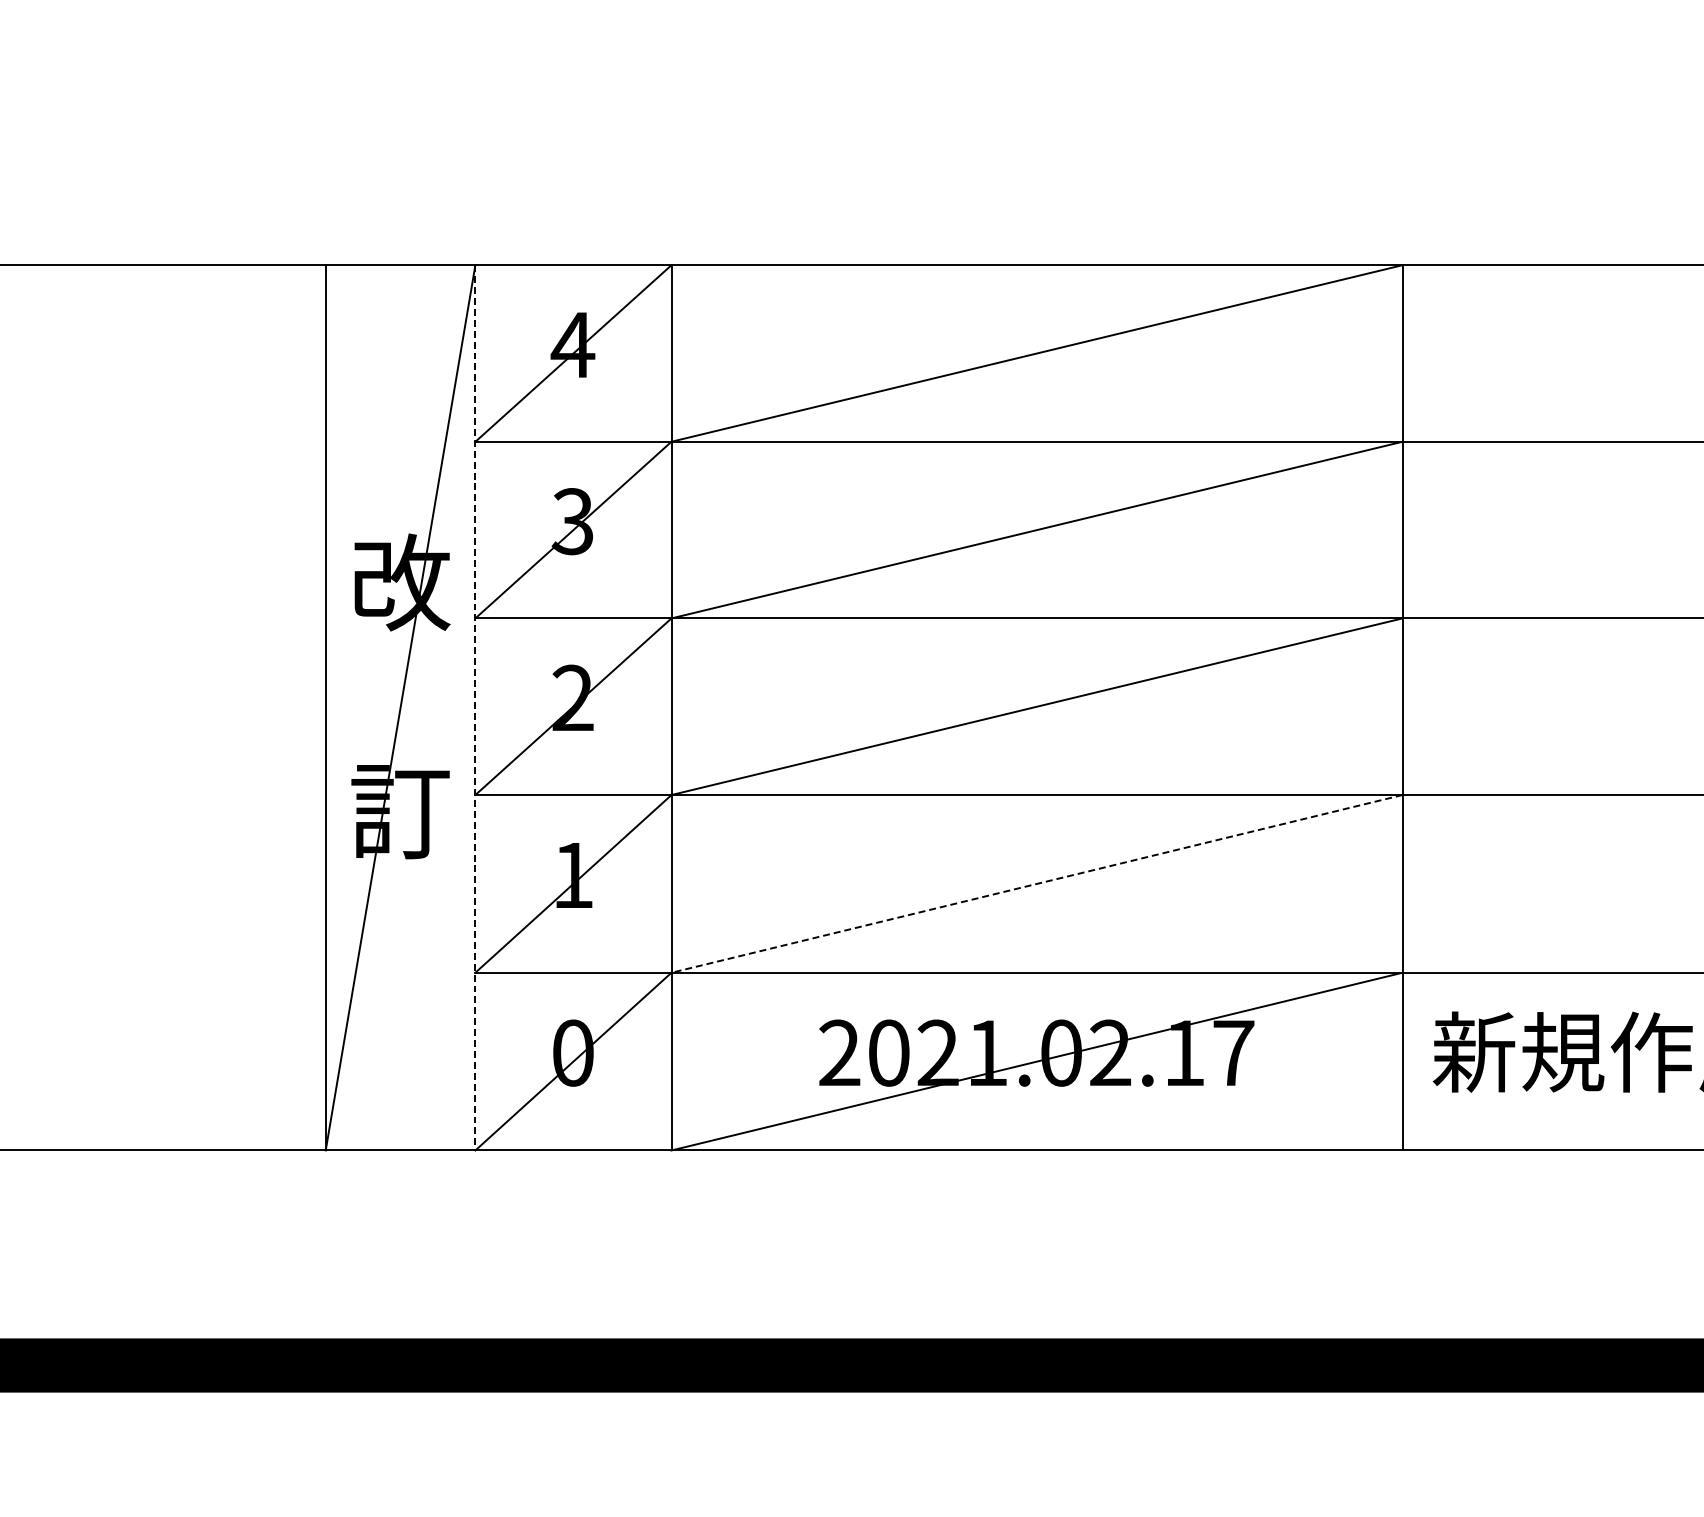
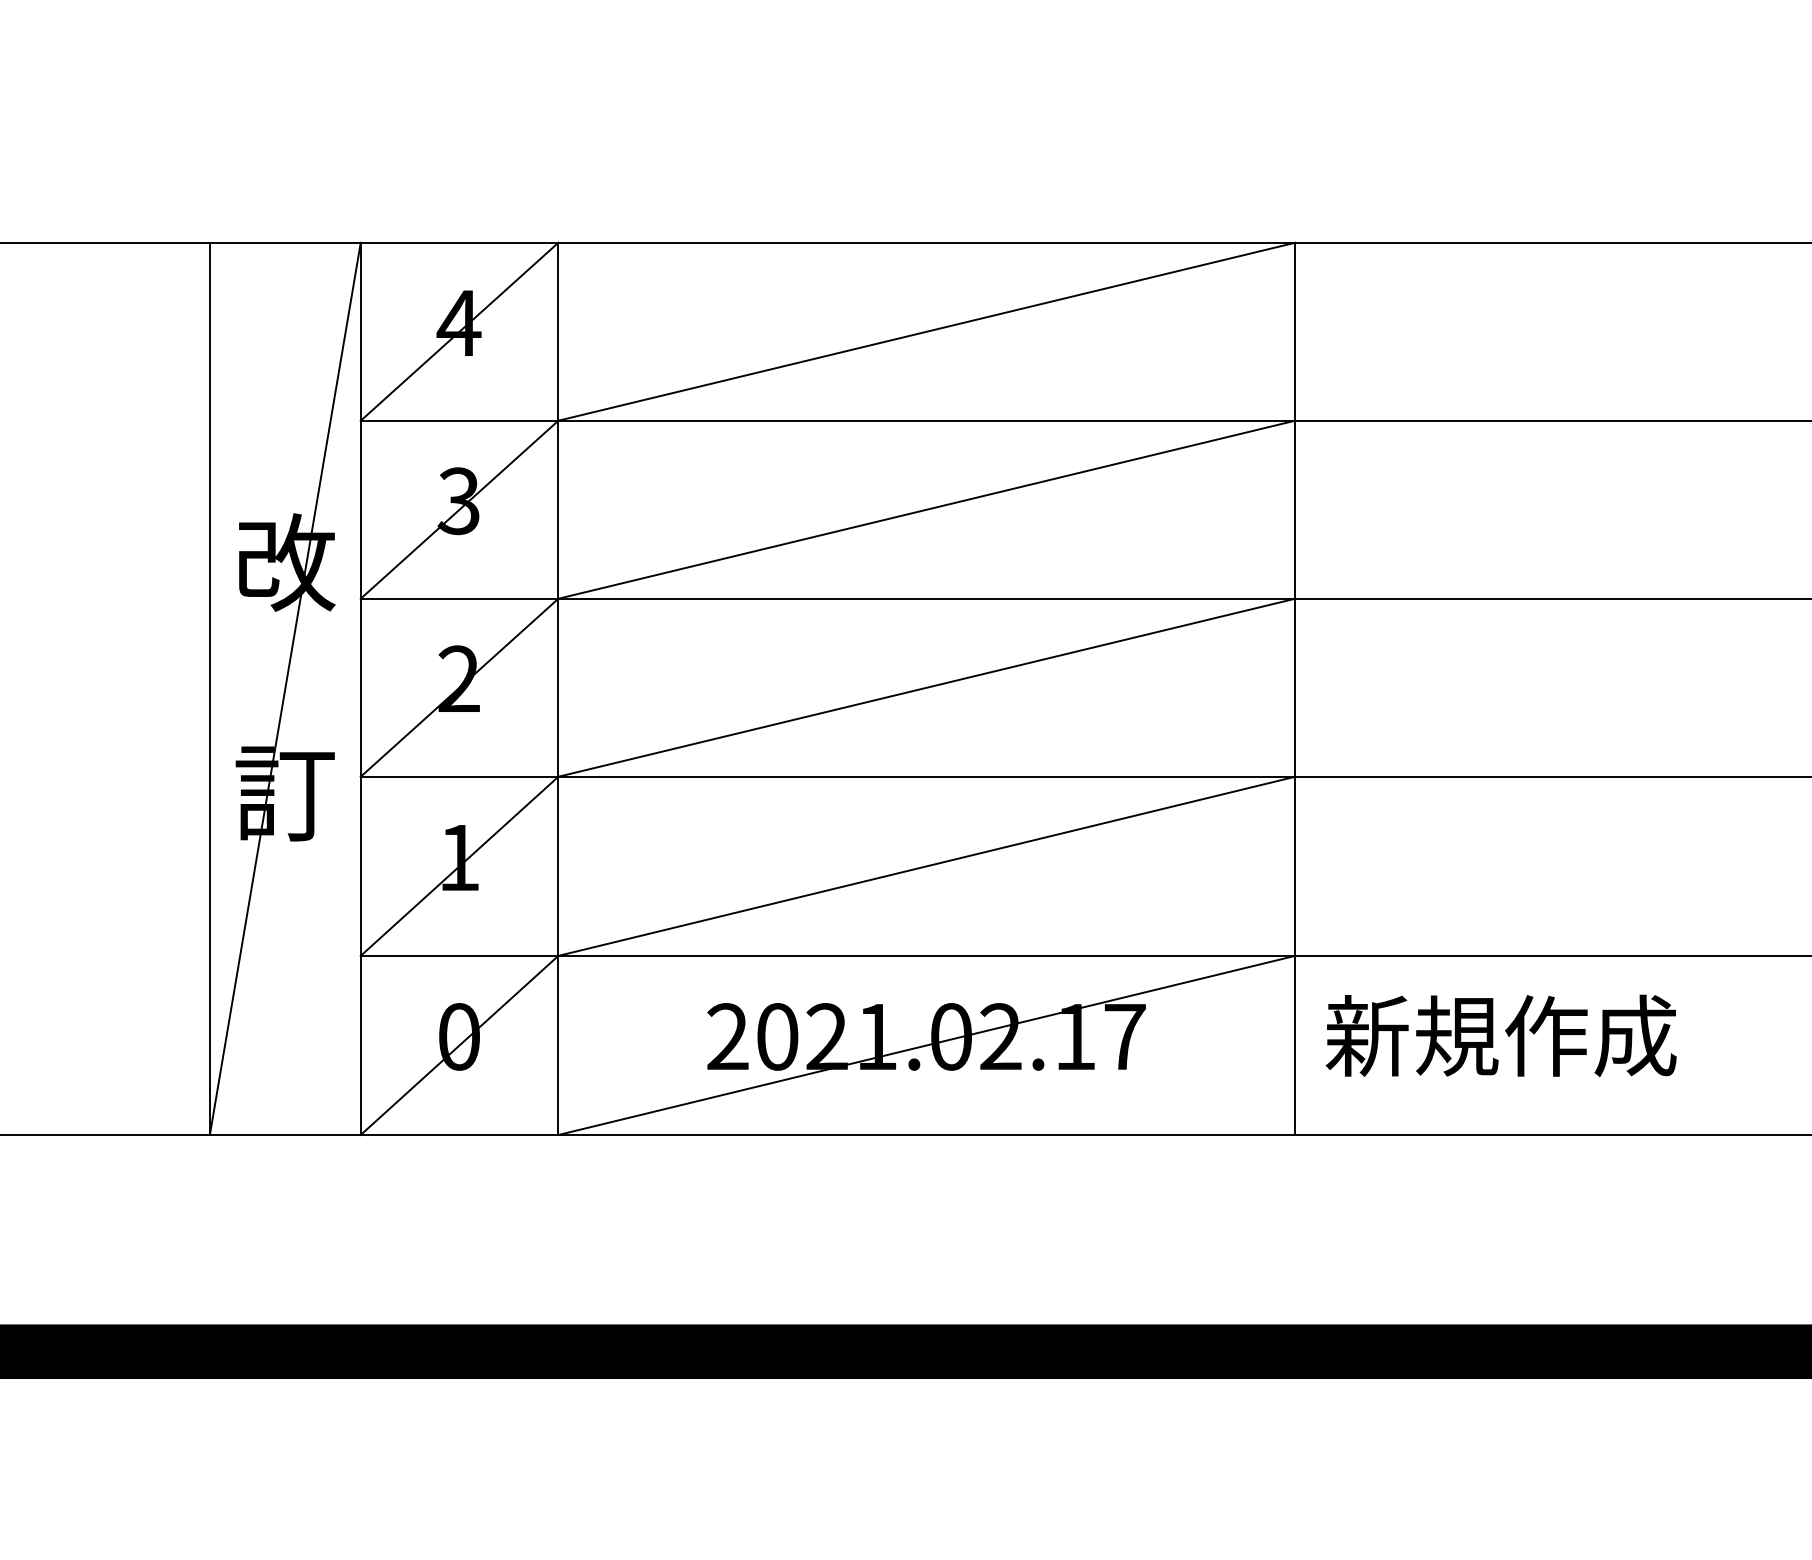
line: (475, 708) -> (360, 689), dashed -> solid
line: (1036, 884) -> (926, 866), dashed -> solid

